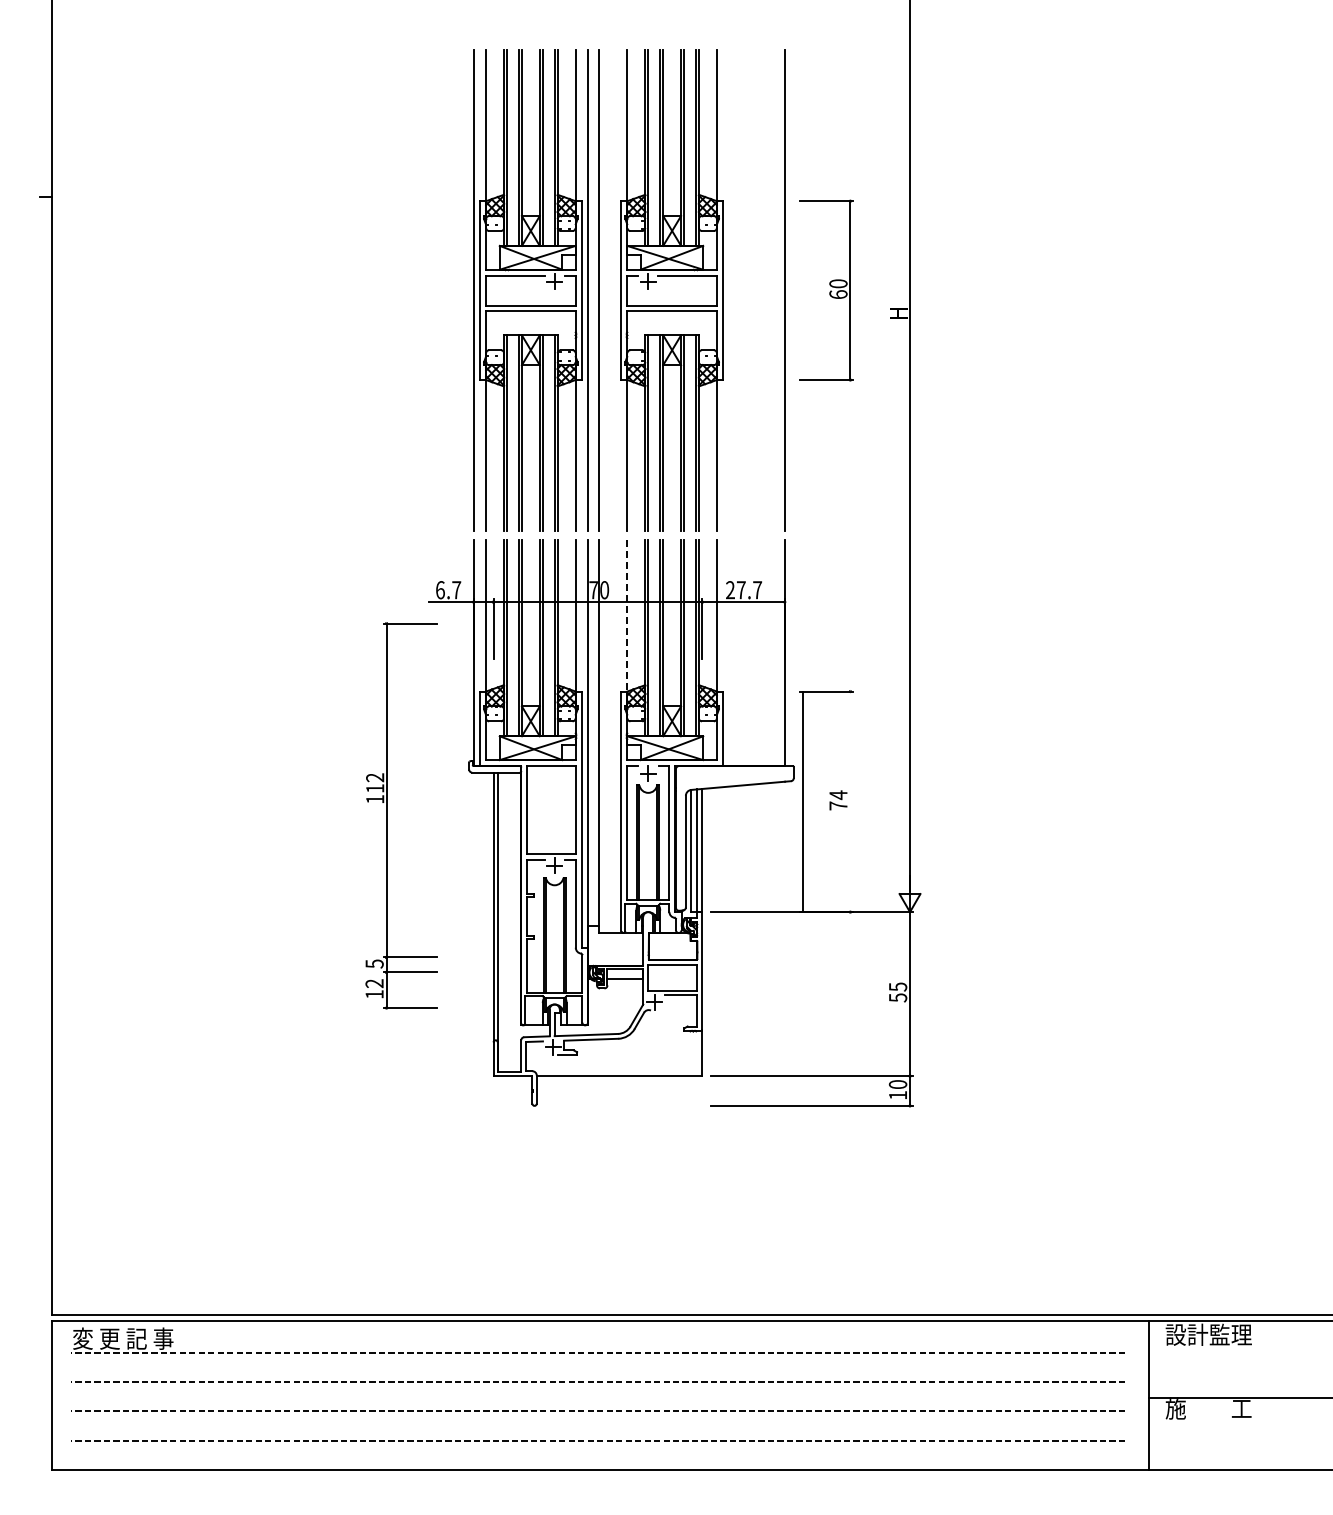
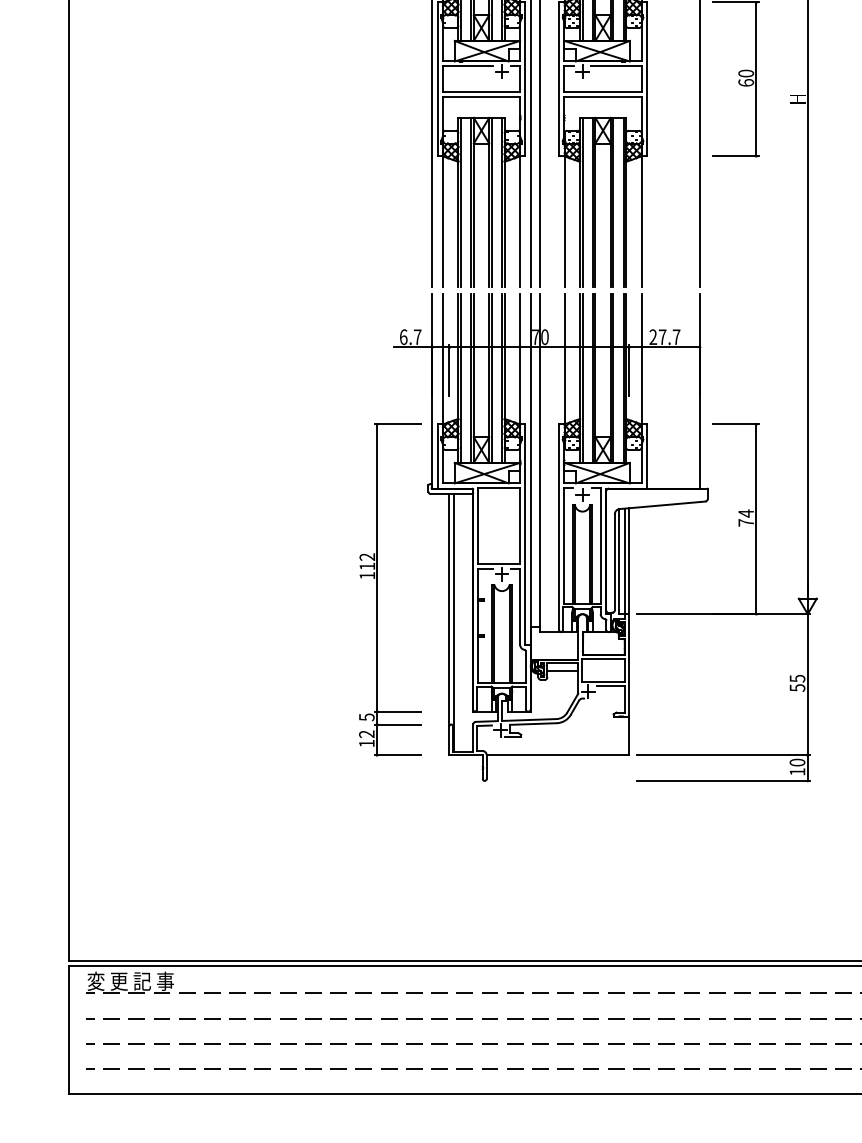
line: (627, 617) -> (564, 360), dashed -> solid
line: (803, 801) -> (756, 519), moved
part: (387, 815) -> (377, 589), moved

